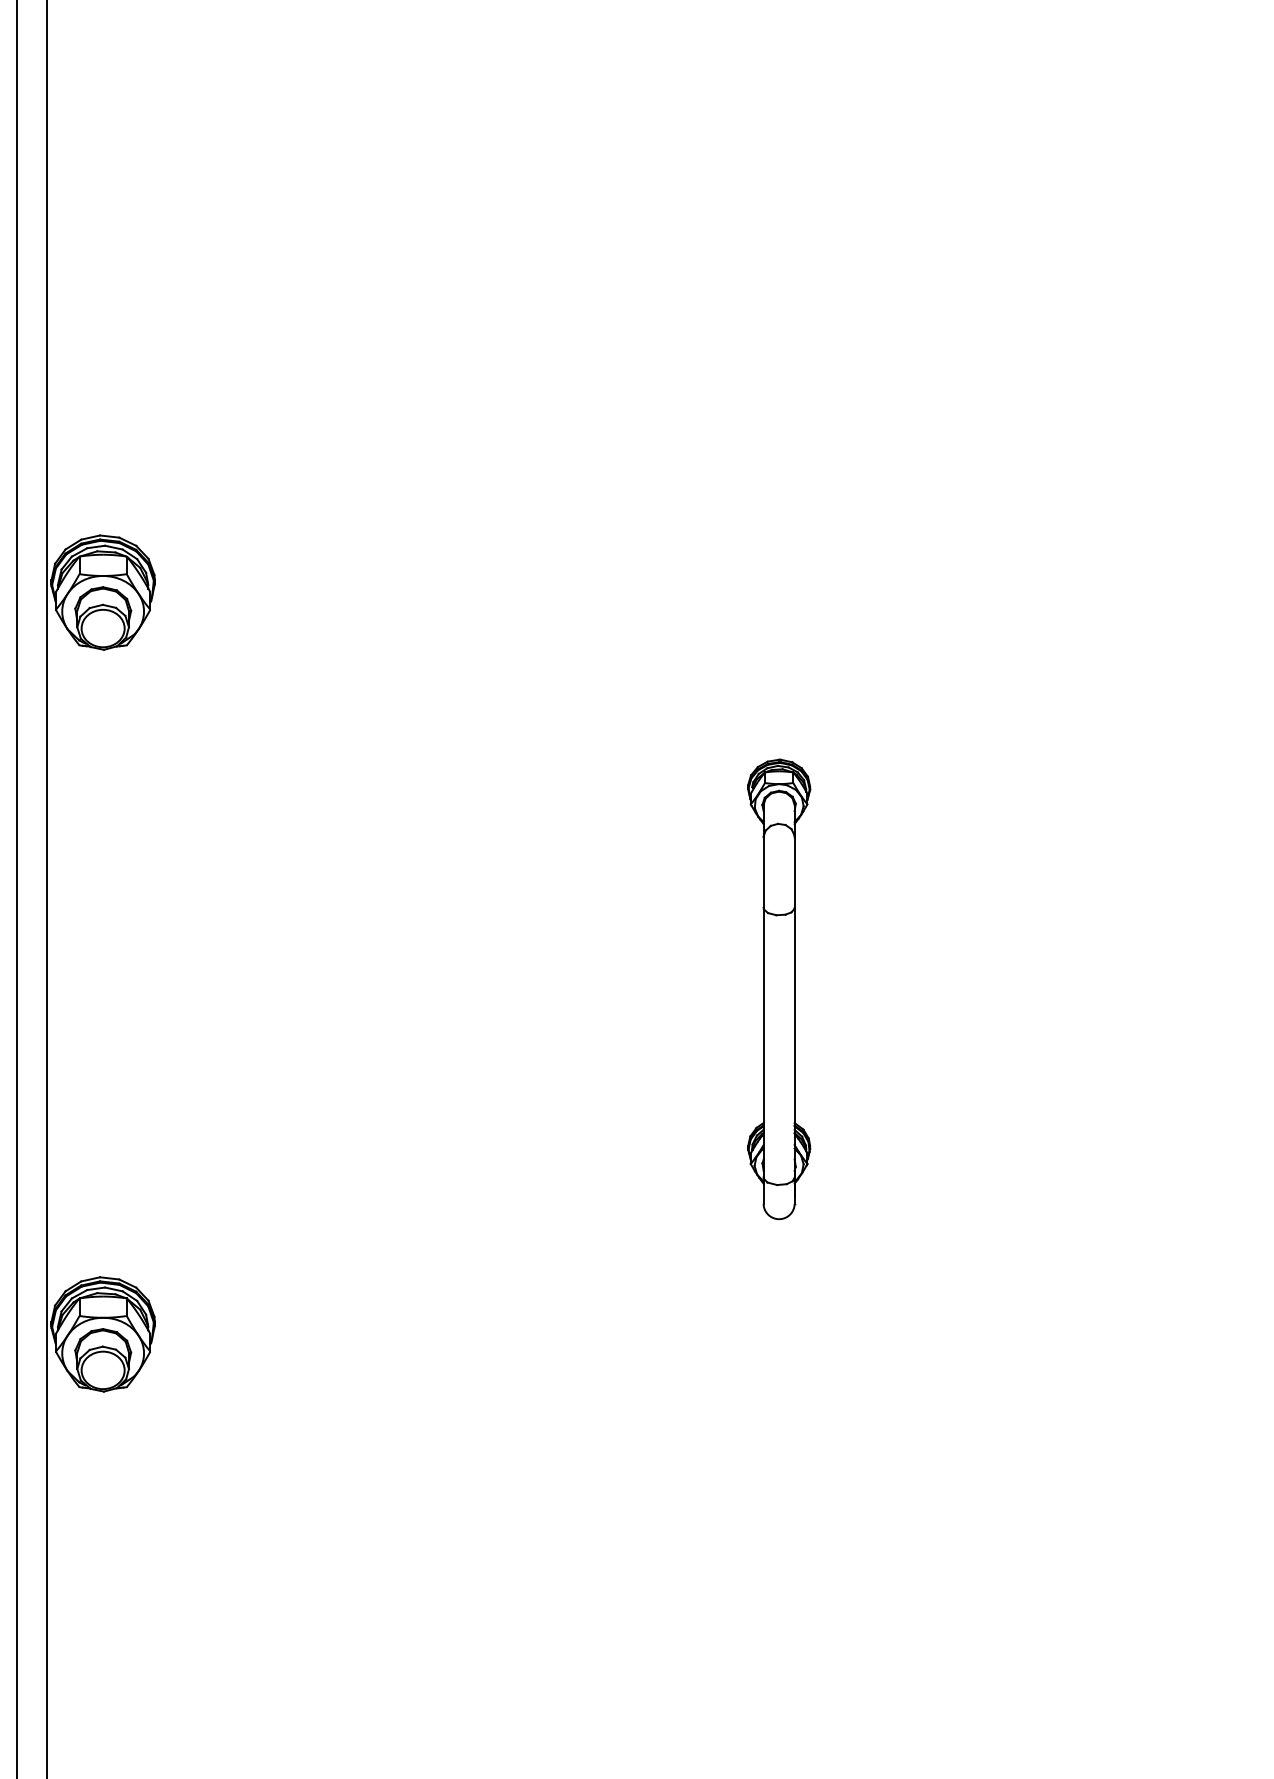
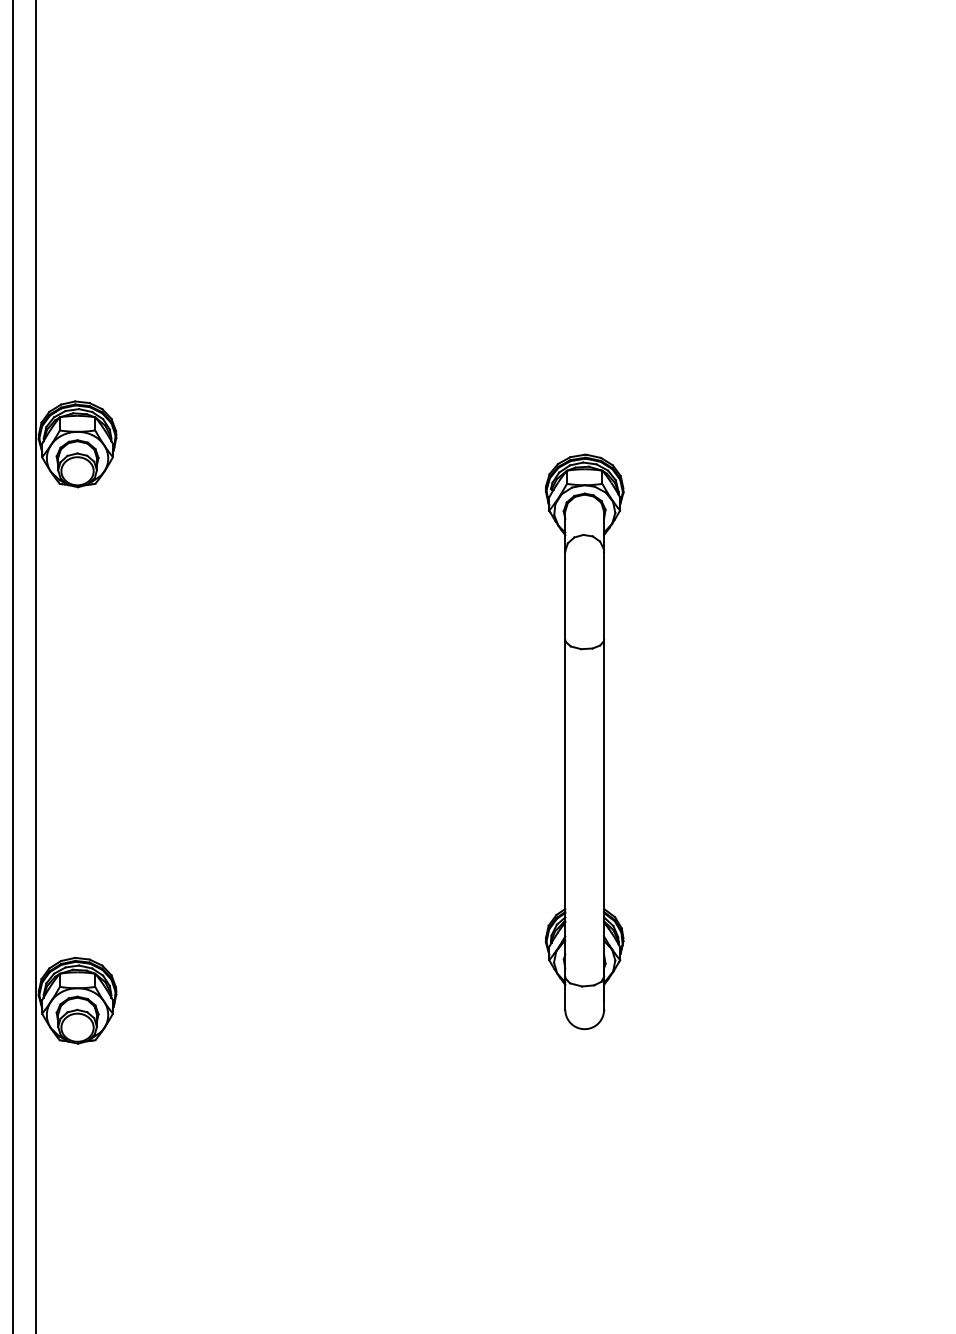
part: (778, 989) -> (584, 742), size x1.67

